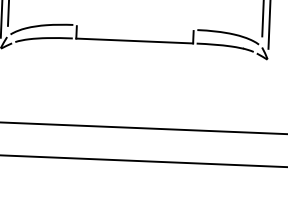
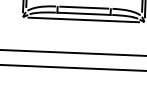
line: (135, 27) -> (84, 7), added
line: (133, 53) -> (83, 19), added

